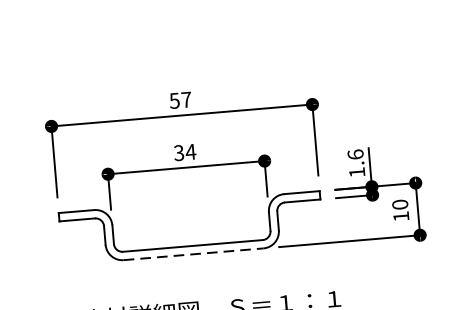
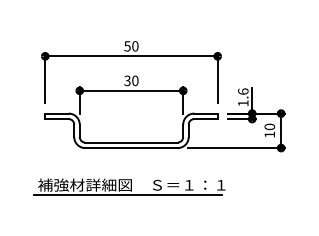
text: (186, 100) -> (135, 46), 57 -> 50
text: (189, 151) -> (134, 80), 34 -> 30
line: (193, 254) -> (131, 148), dashed -> solid

